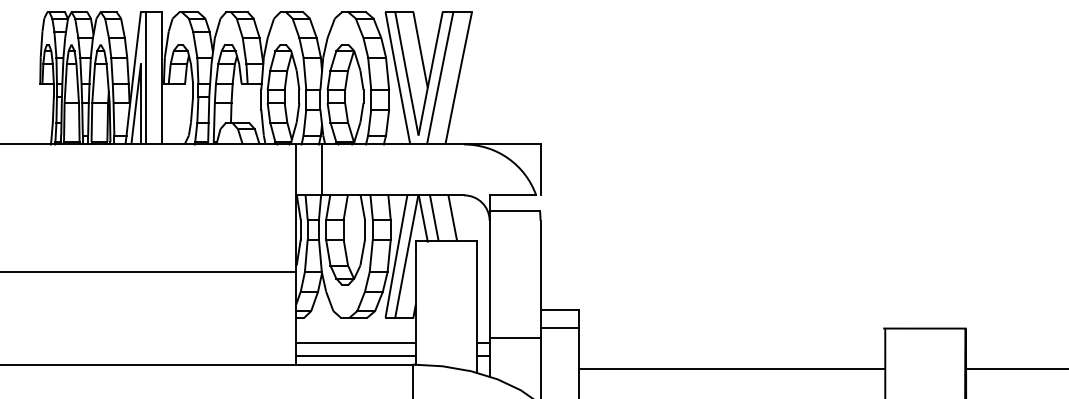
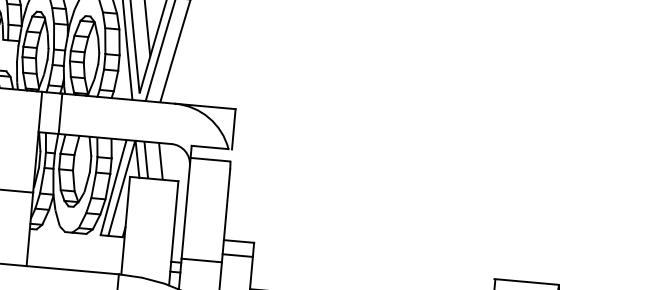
line: (355, 343) -> (75, 253), removed
line: (355, 355) -> (74, 263), removed

